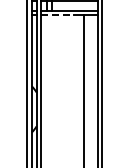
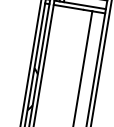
line: (58, 15) -> (69, 7), dashed -> solid

